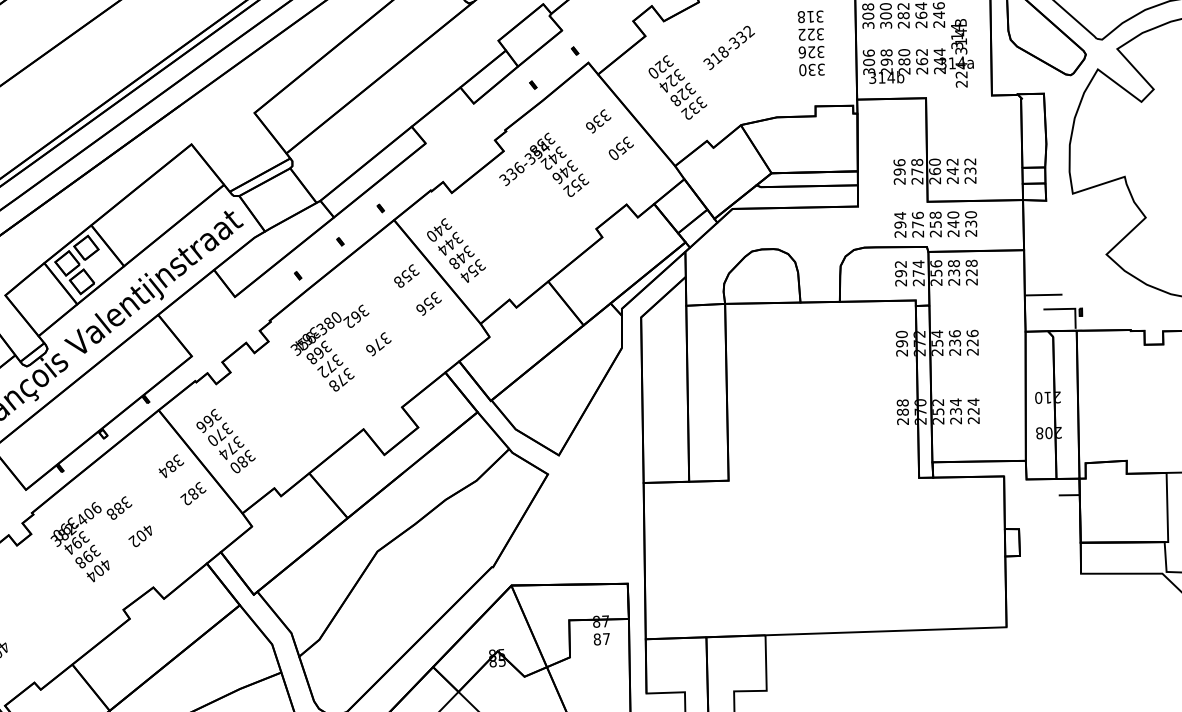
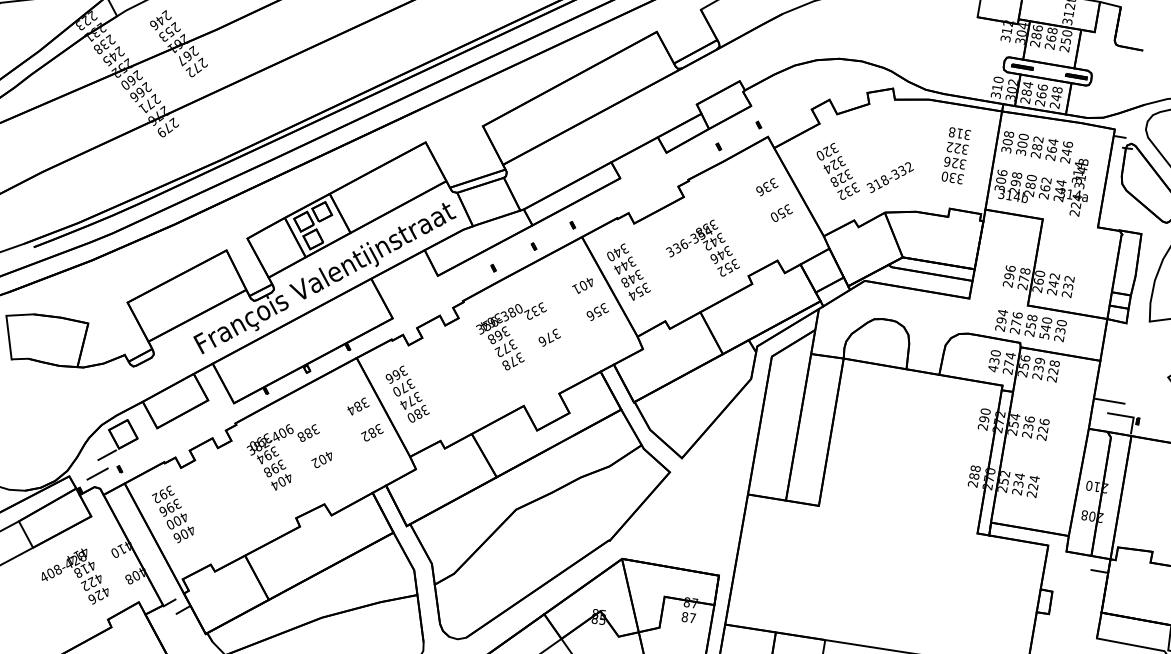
text: (728, 47) -> (889, 177), moved
text: (541, 167) -> (702, 247), moved
text: (953, 234) -> (1044, 336), 240 -> 540
text: (954, 262) -> (1040, 360), 238 -> 239
text: (901, 274) -> (994, 361), 292 -> 430
text: (406, 276) -> (583, 285), 358 -> 401
text: (356, 316) -> (535, 311), 362 -> 332

